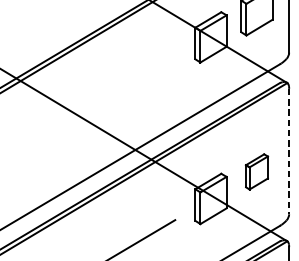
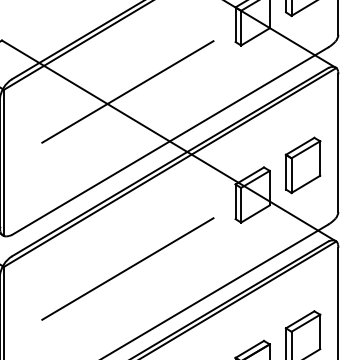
line: (96, 104) -> (127, 91), added
line: (289, 151) -> (338, 143), dashed -> solid
part: (256, 171) -> (302, 165), size x1.43

